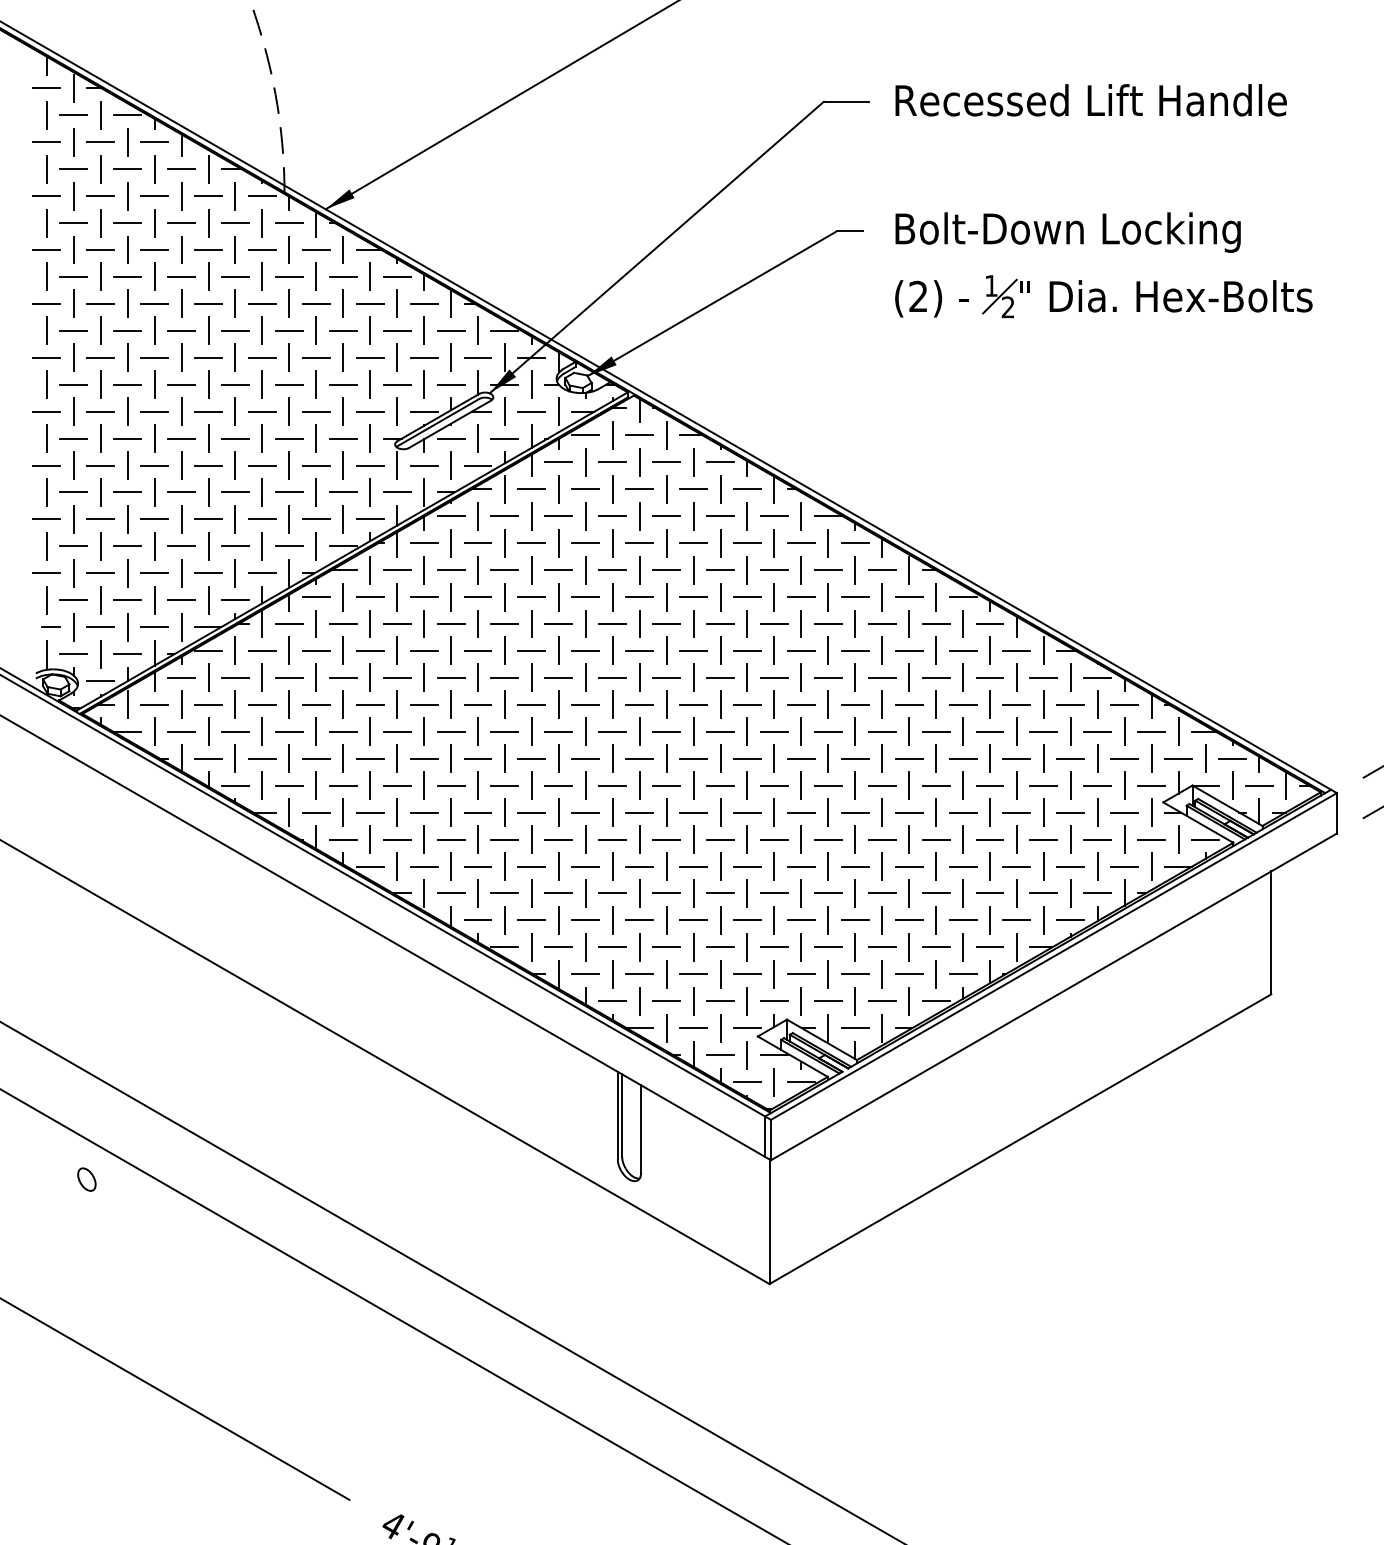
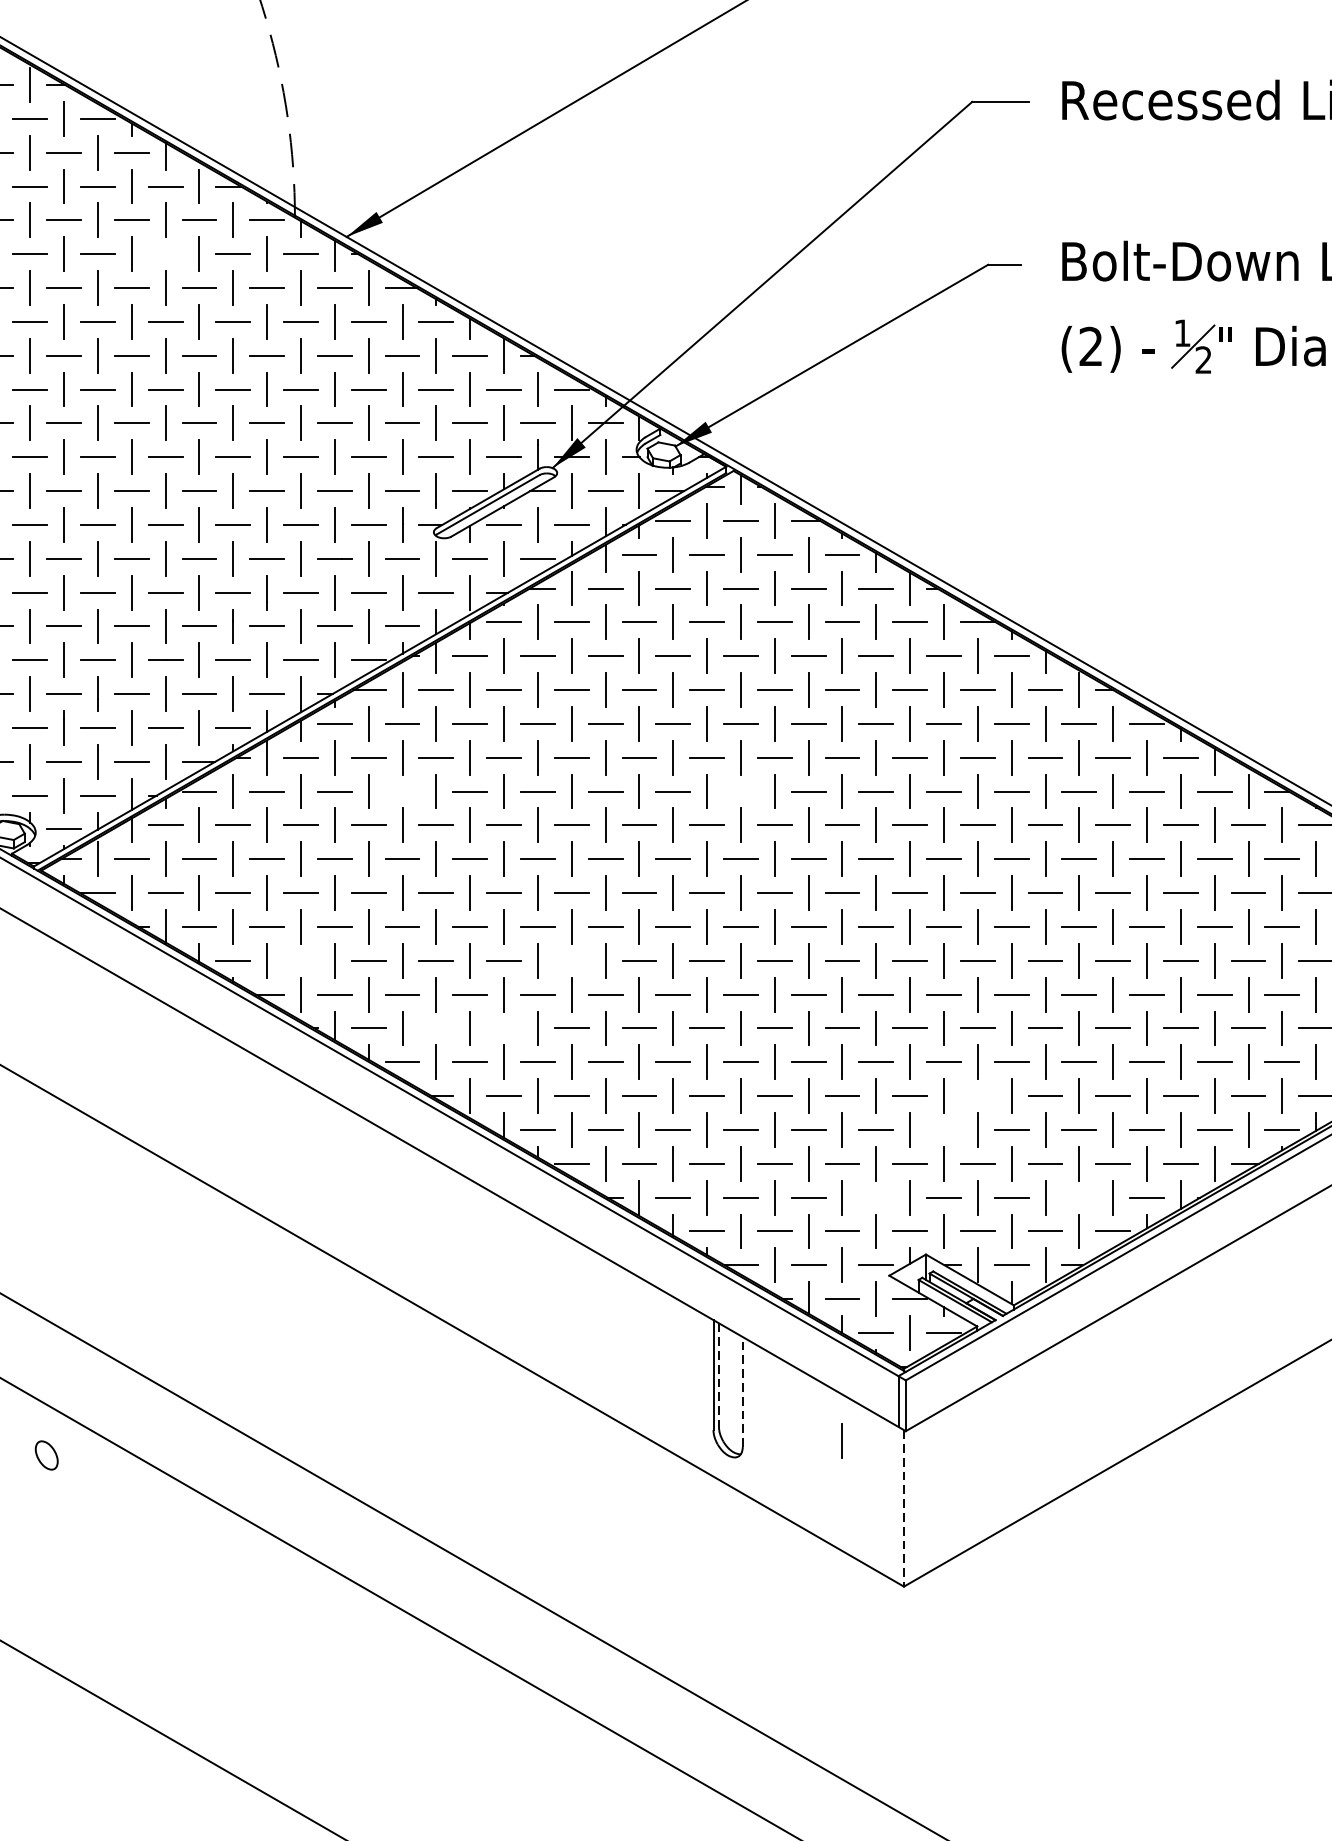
line: (181, 222) -> (165, 253), removed
line: (369, 650) -> (401, 791), removed
line: (639, 650) -> (740, 791), removed
line: (288, 785) -> (299, 960), removed
line: (504, 785) -> (571, 960), removed
line: (396, 839) -> (435, 1028), removed
line: (450, 839) -> (503, 1028), removed
line: (827, 893) -> (976, 1096), removed
line: (800, 920) -> (942, 1130), removed
line: (746, 974) -> (875, 1197), removed
line: (908, 974) -> (1078, 1197), removed
line: (622, 1116) -> (719, 1376), solid -> dashed
line: (641, 1129) -> (743, 1392), solid -> dashed
line: (719, 1168) -> (841, 1441), added
line: (769, 1222) -> (903, 1509), solid -> dashed

